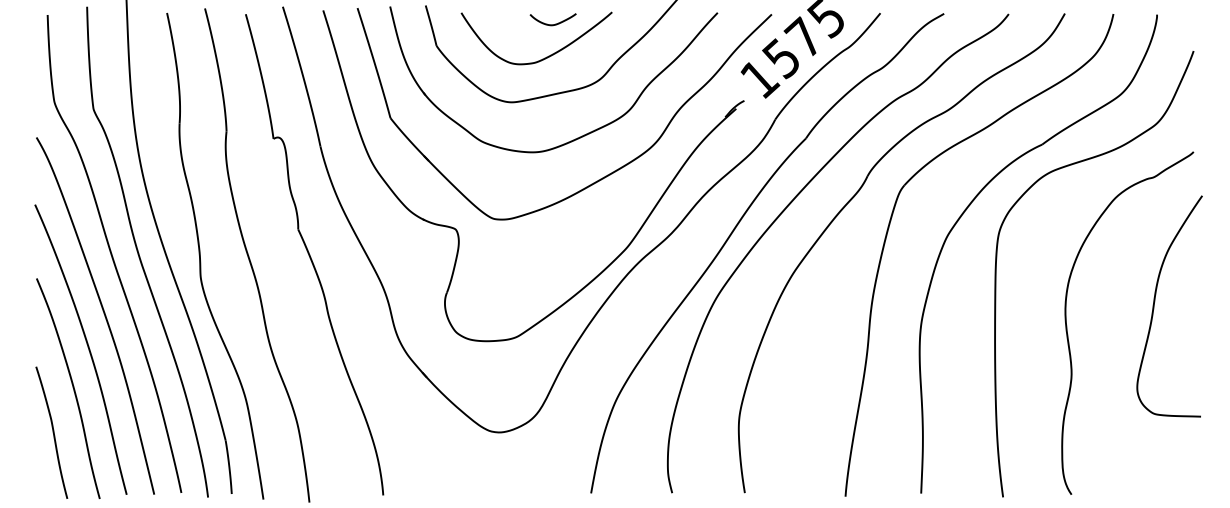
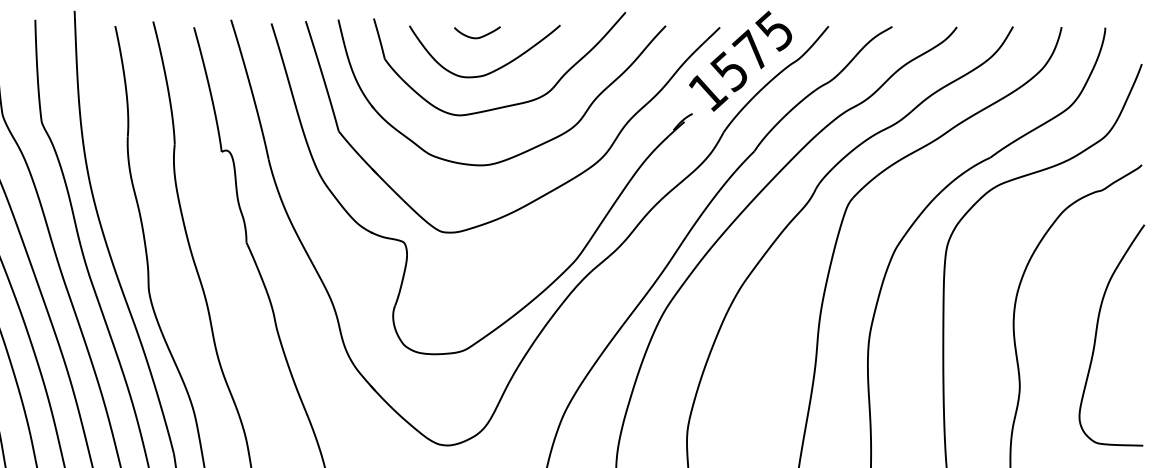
curve: (555, 23) -> (479, 36), moved
curve: (1155, 301) -> (1097, 330), moved

